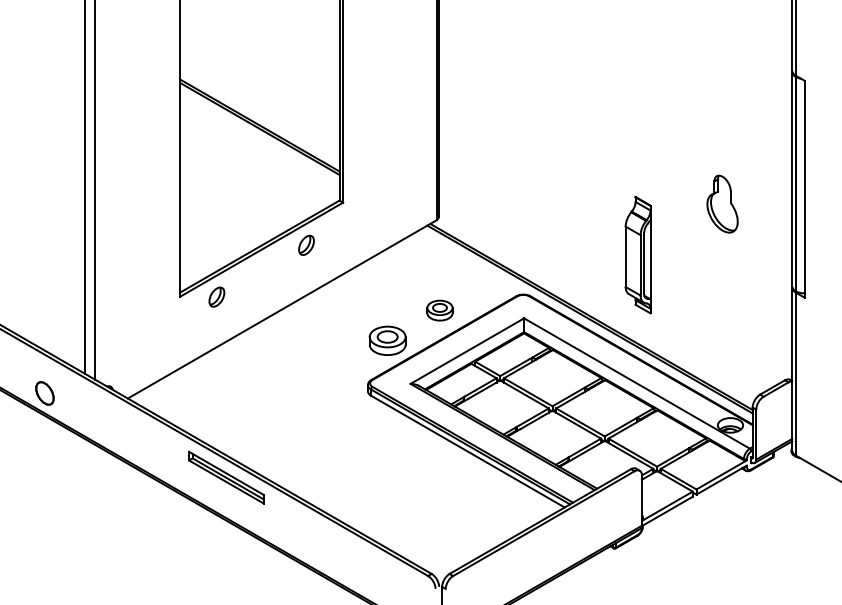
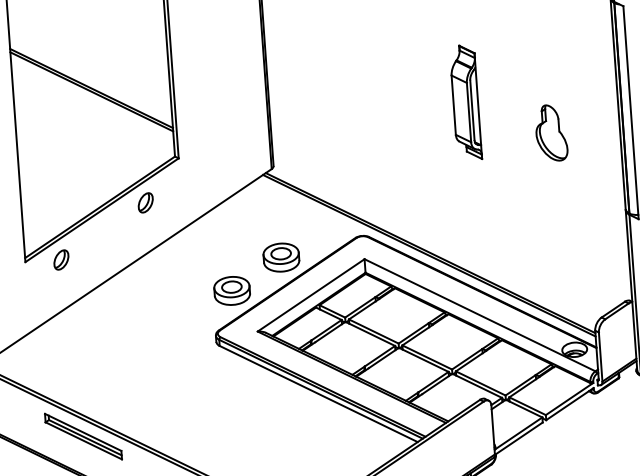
part: (637, 254) -> (465, 102), moved
part: (439, 310) -> (280, 257), size x1.43

